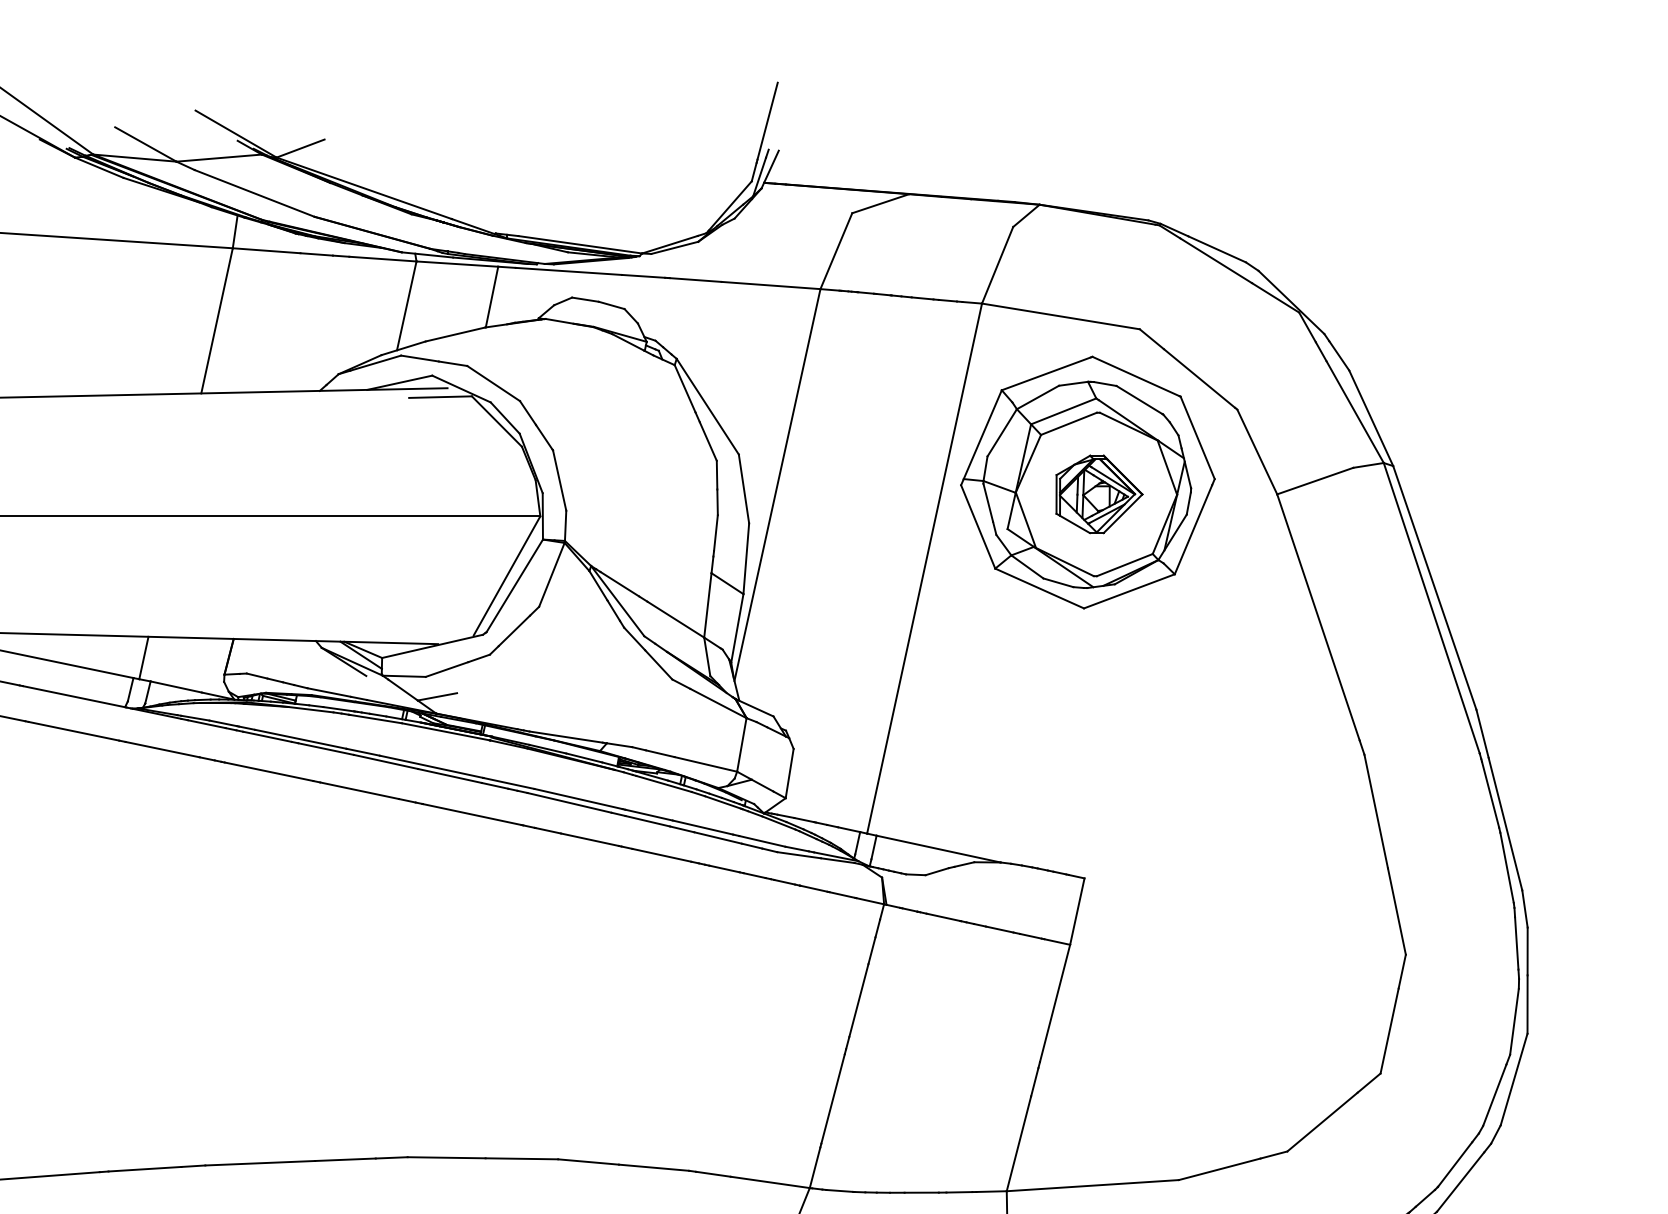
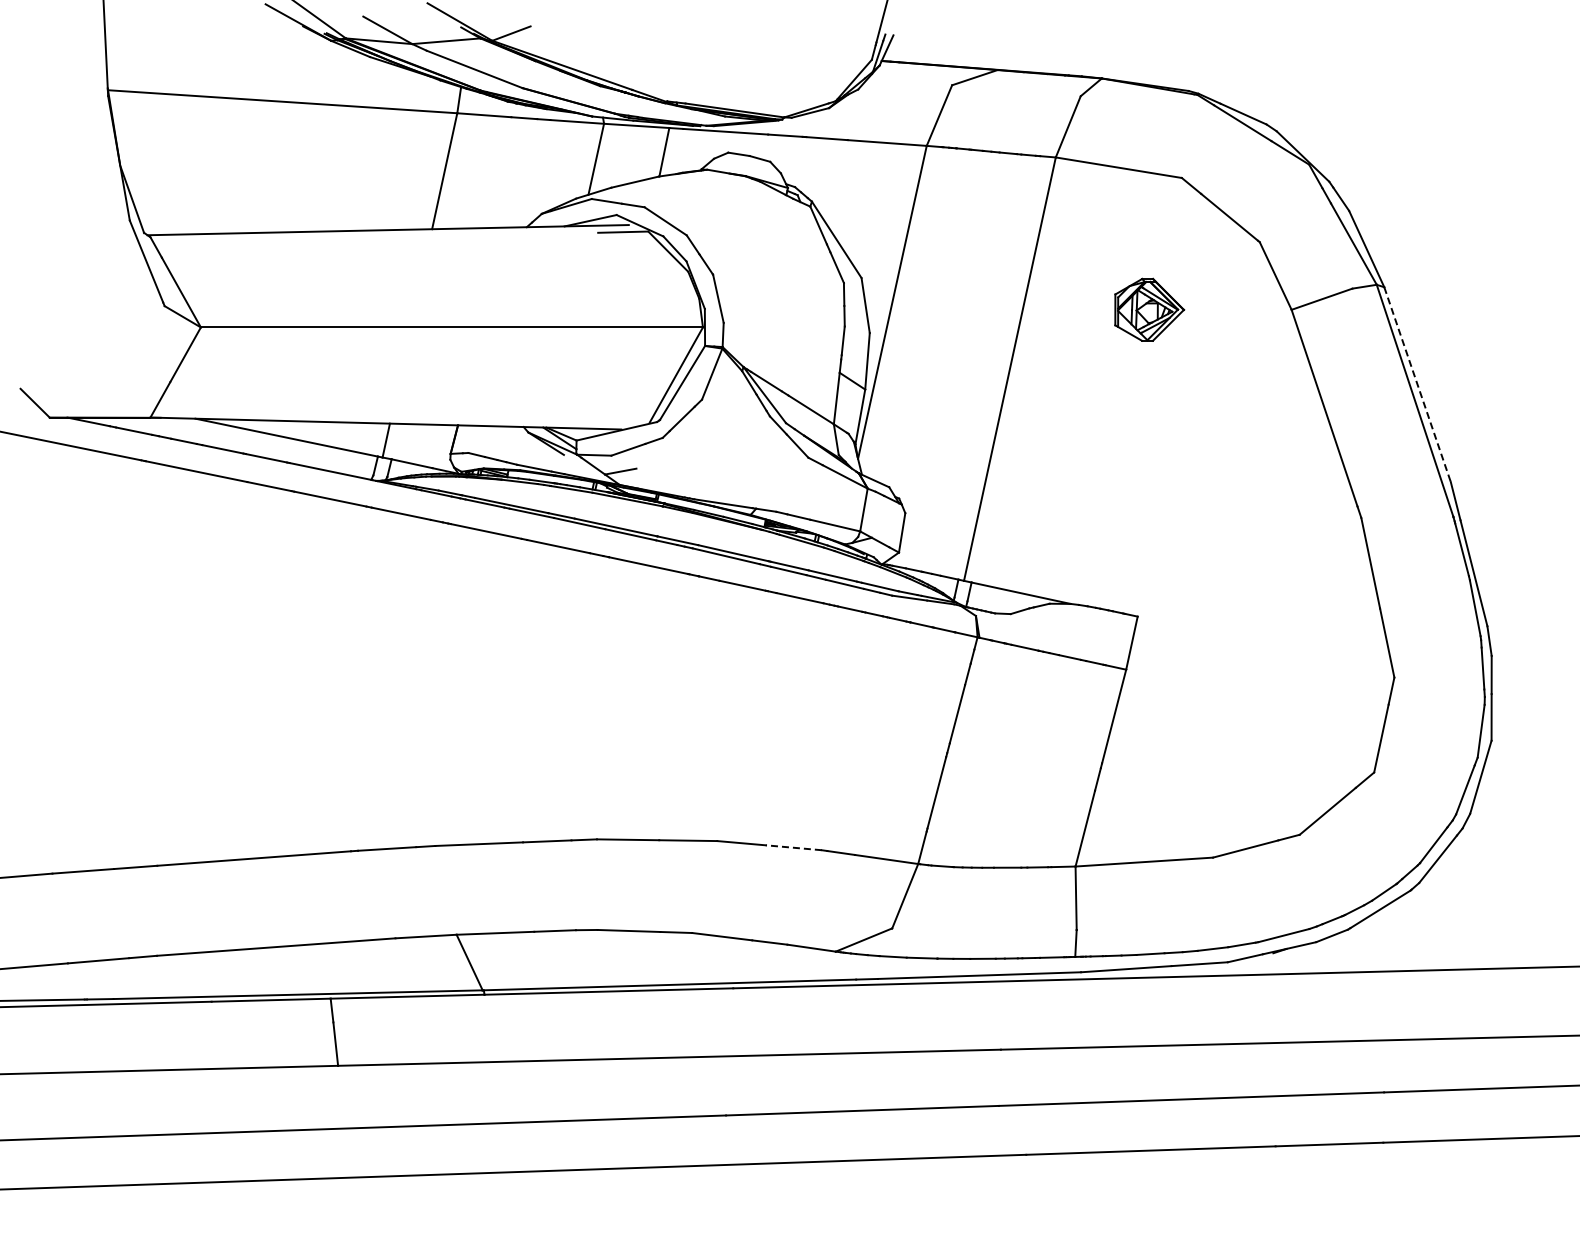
part: (1088, 482) -> (1140, 300), removed
line: (1434, 587) -> (1417, 384), solid -> dashed
line: (653, 1167) -> (793, 847), solid -> dashed

